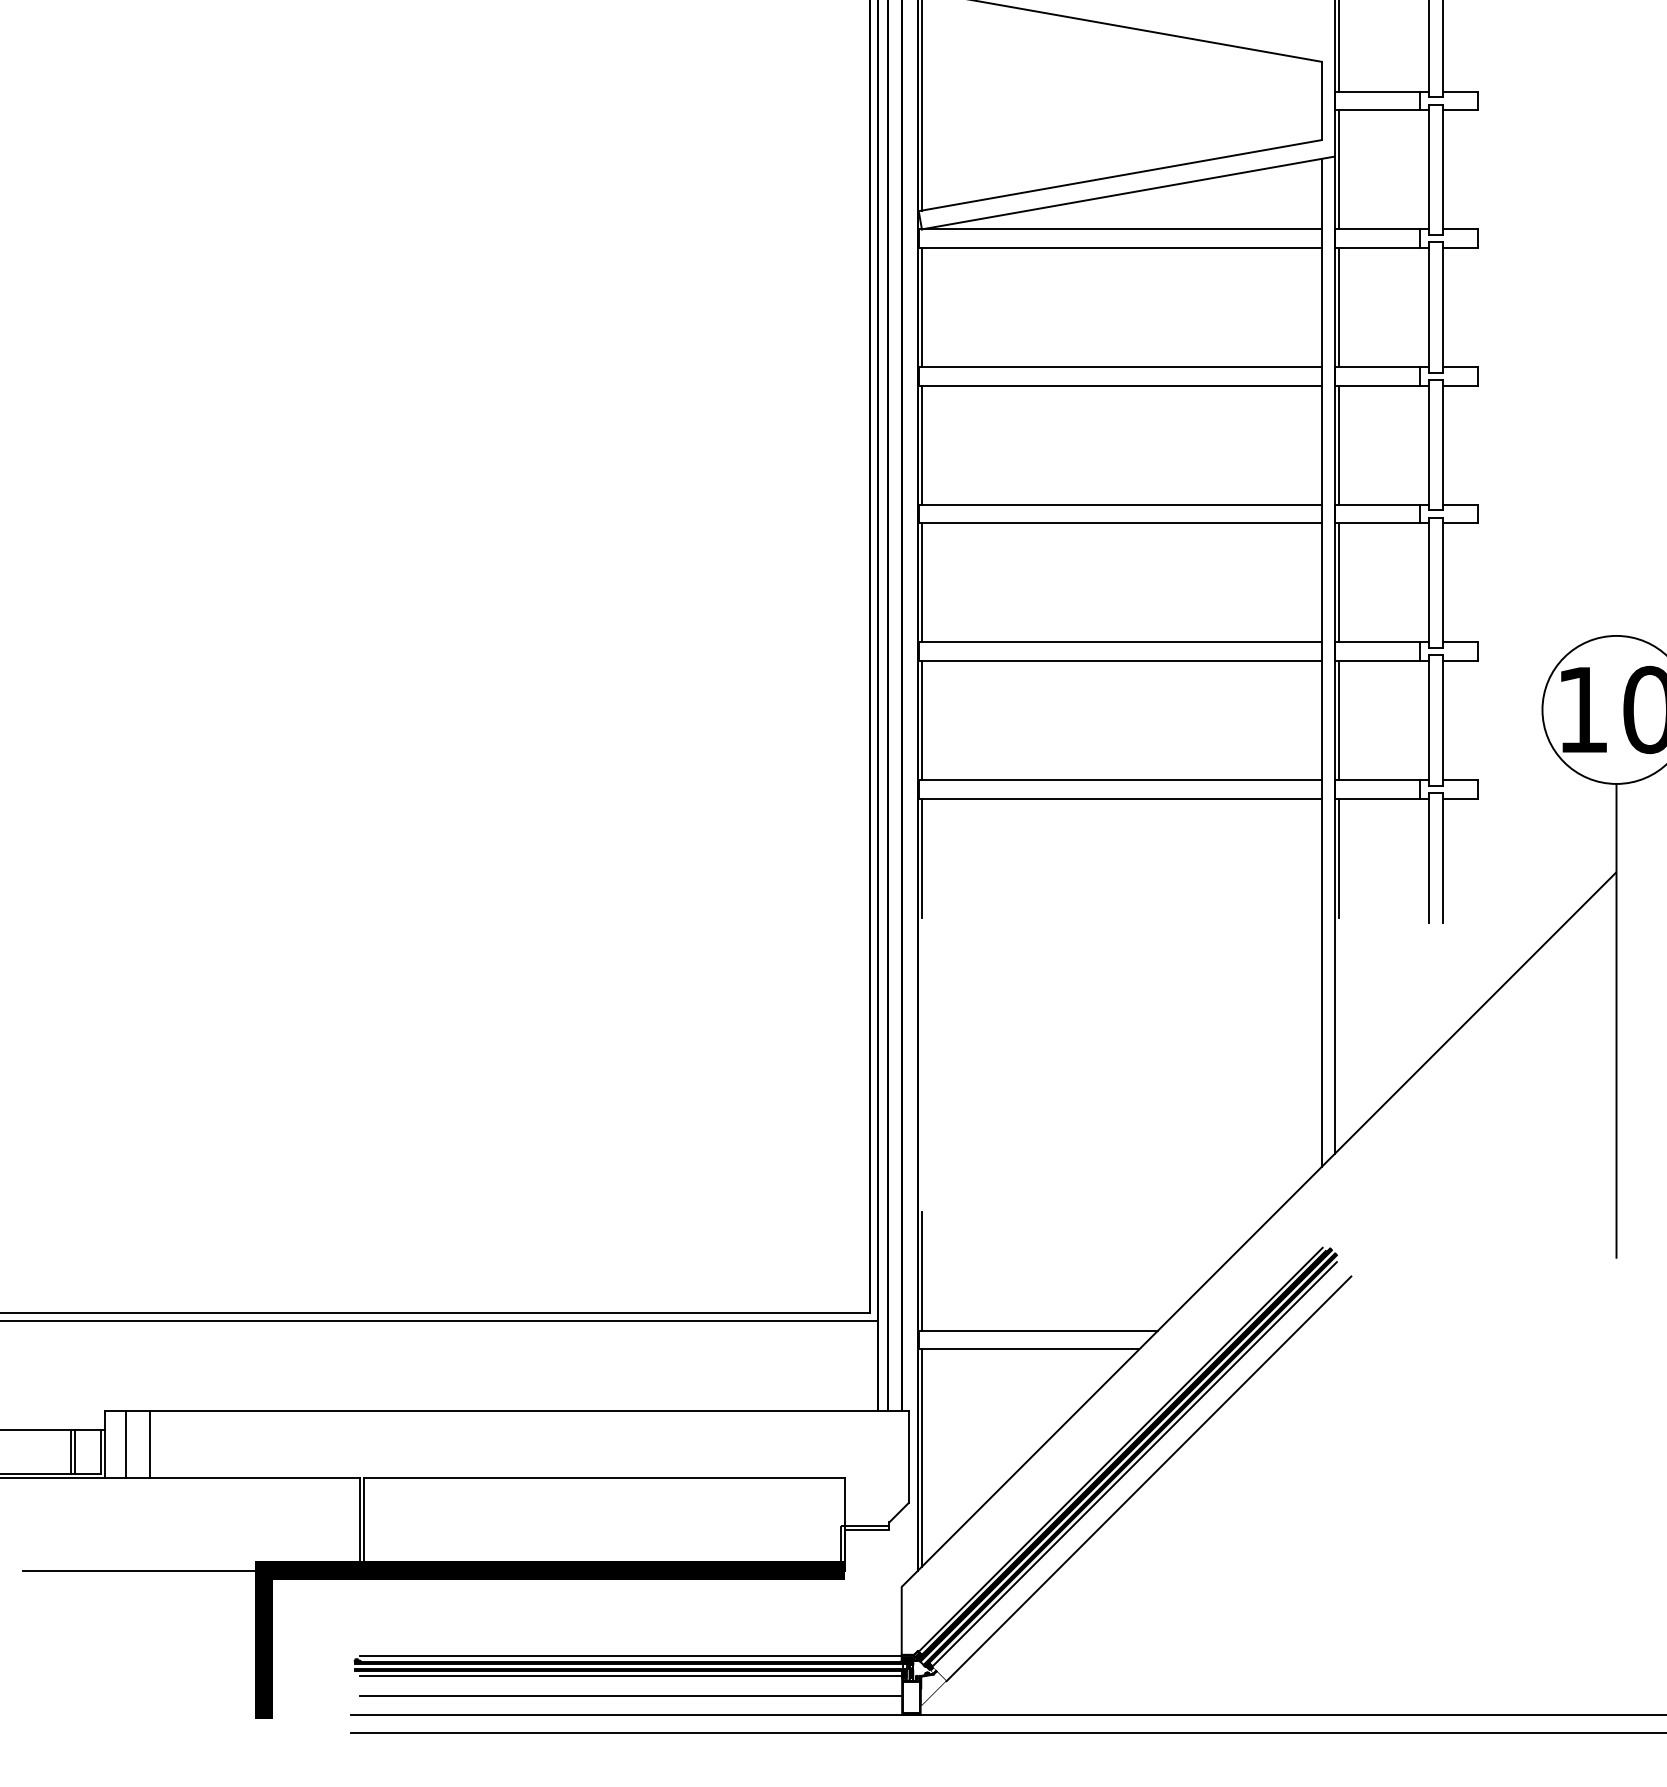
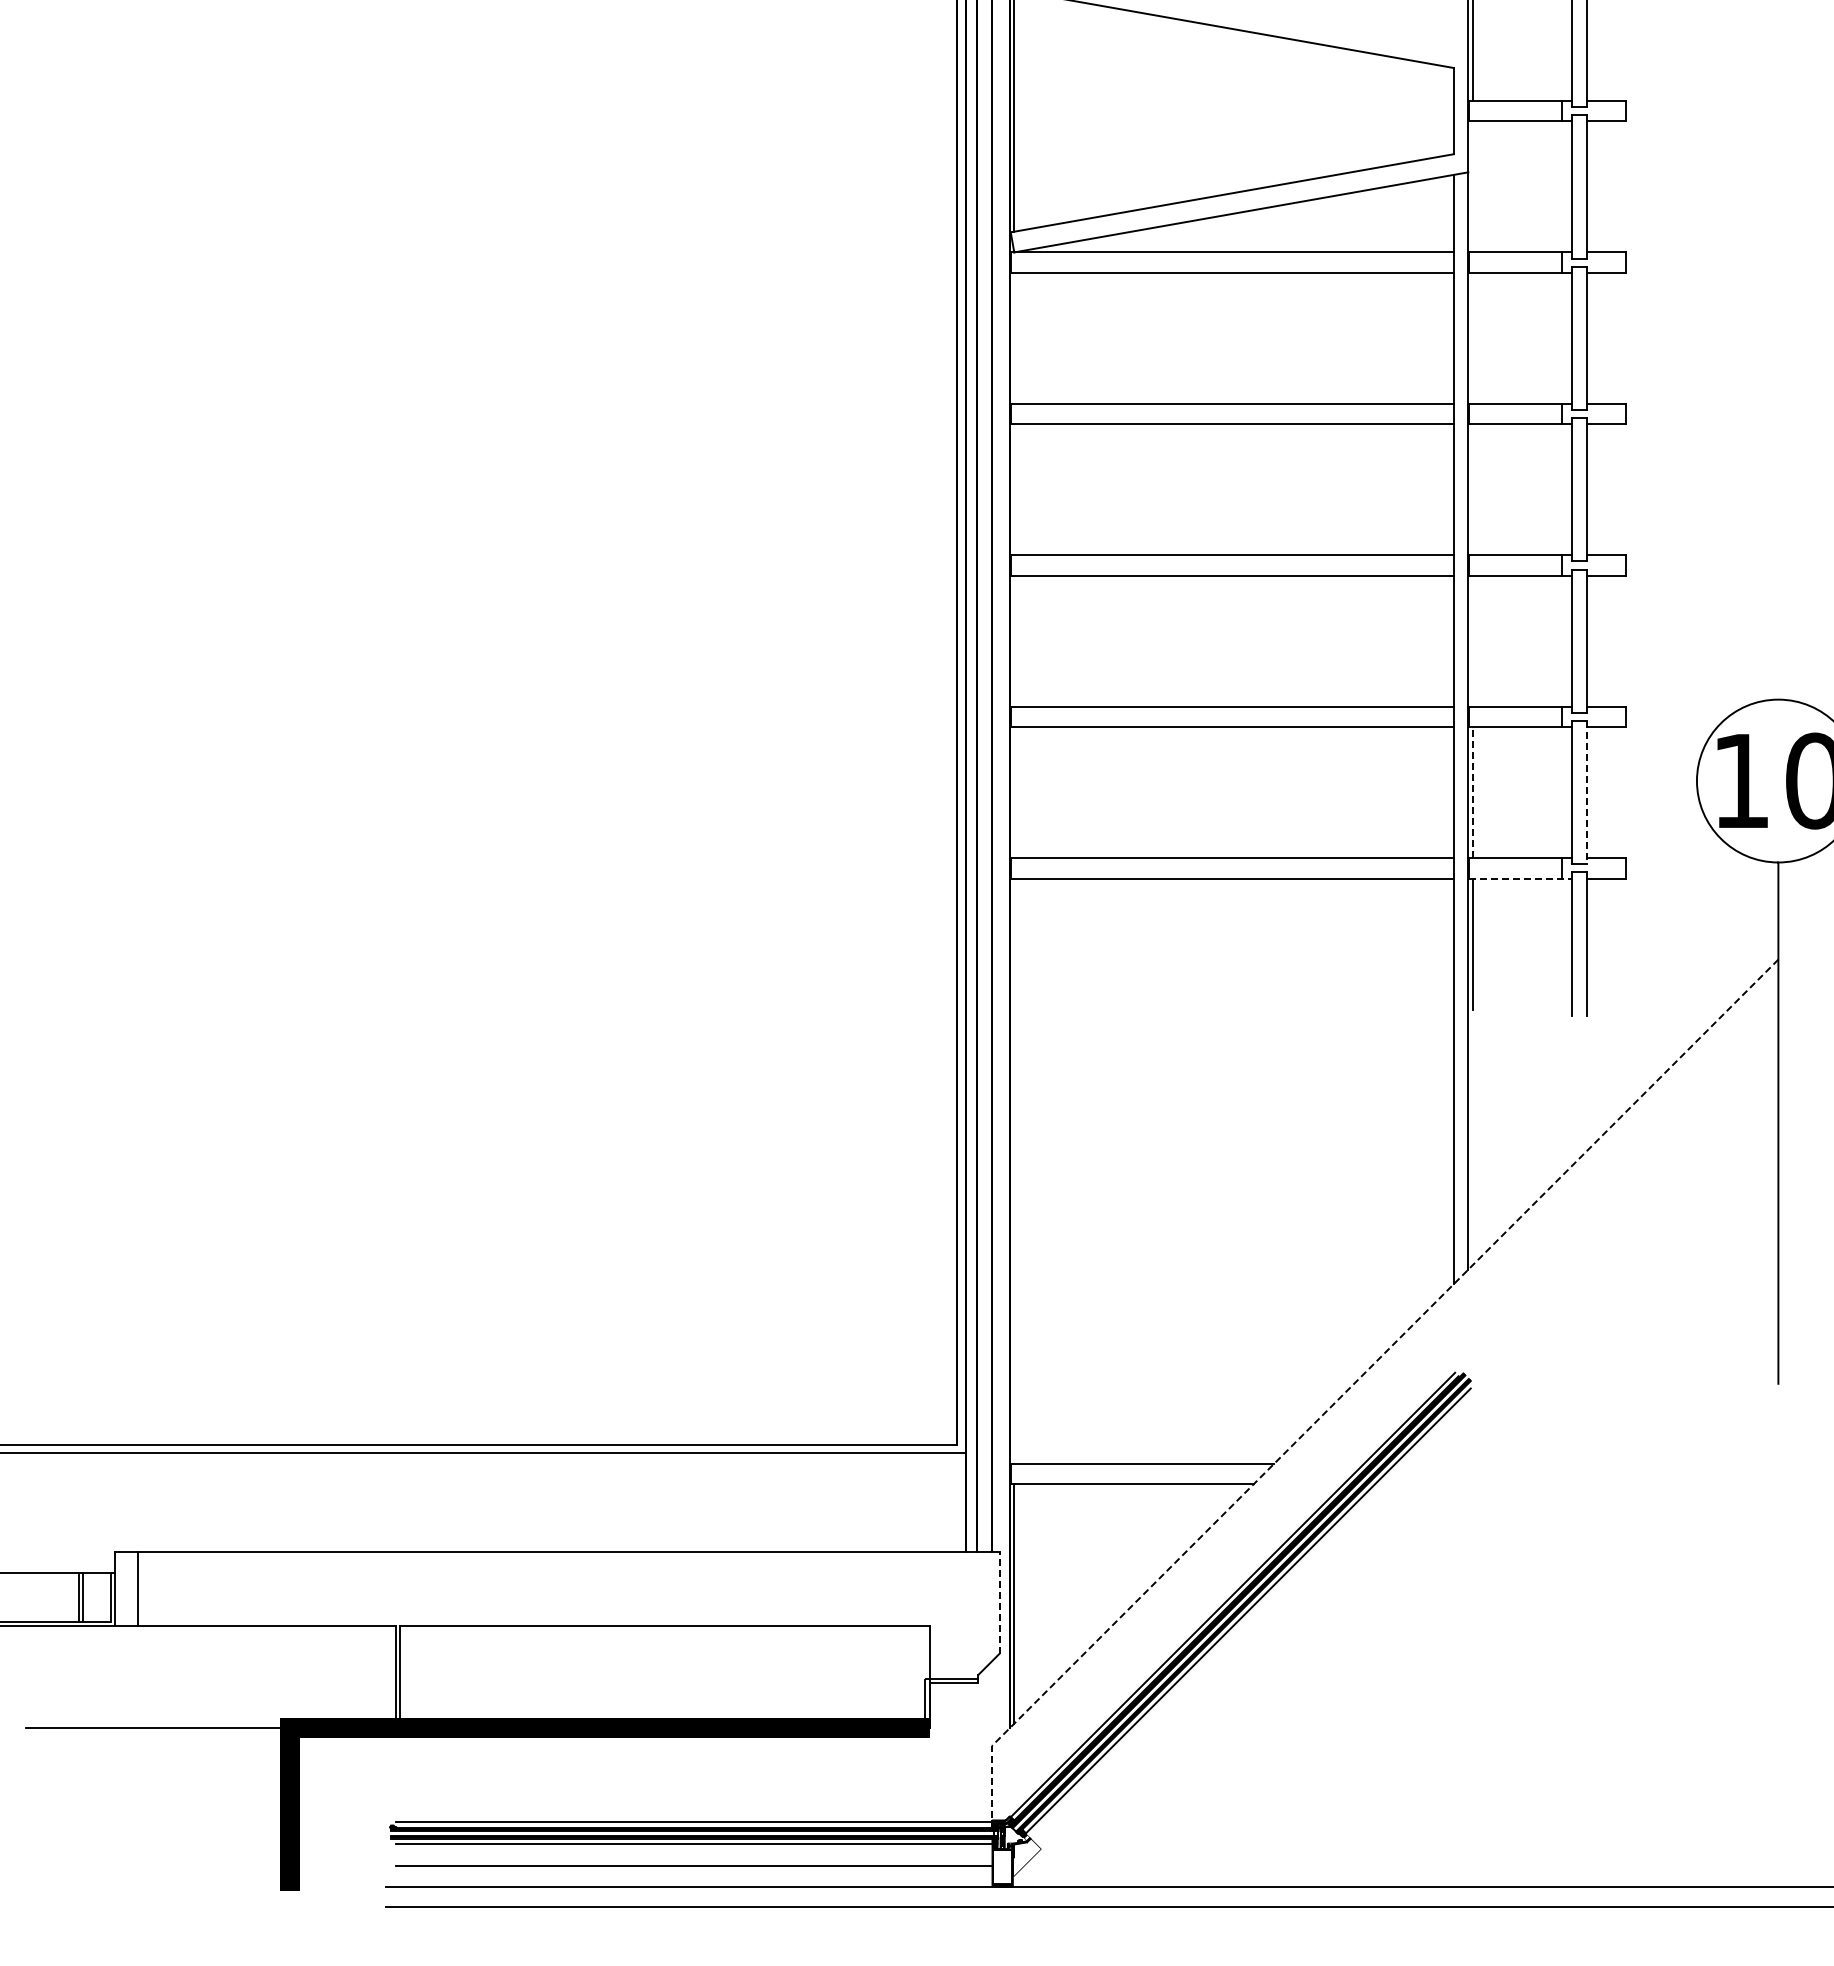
line: (1338, 169) -> (1472, 186), removed
line: (922, 306) -> (1014, 337), removed
line: (1338, 306) -> (1472, 337), removed
line: (922, 444) -> (1014, 489), removed
line: (1338, 444) -> (1472, 489), removed
line: (922, 582) -> (1014, 640), removed
line: (1338, 582) -> (1472, 640), removed
line: (922, 720) -> (1014, 792), removed
line: (1338, 720) -> (1472, 792), solid -> dashed
line: (1442, 720) -> (1587, 792), solid -> dashed
line: (1382, 798) -> (1520, 878), solid -> dashed
line: (922, 857) -> (1014, 943), removed
line: (1234, 1253) -> (1358, 1379), solid -> dashed
line: (922, 1271) -> (1014, 1398), removed
line: (149, 1443) -> (164, 1588), removed
line: (908, 1456) -> (999, 1602), solid -> dashed
line: (1148, 1478) -> (1263, 1626), removed

